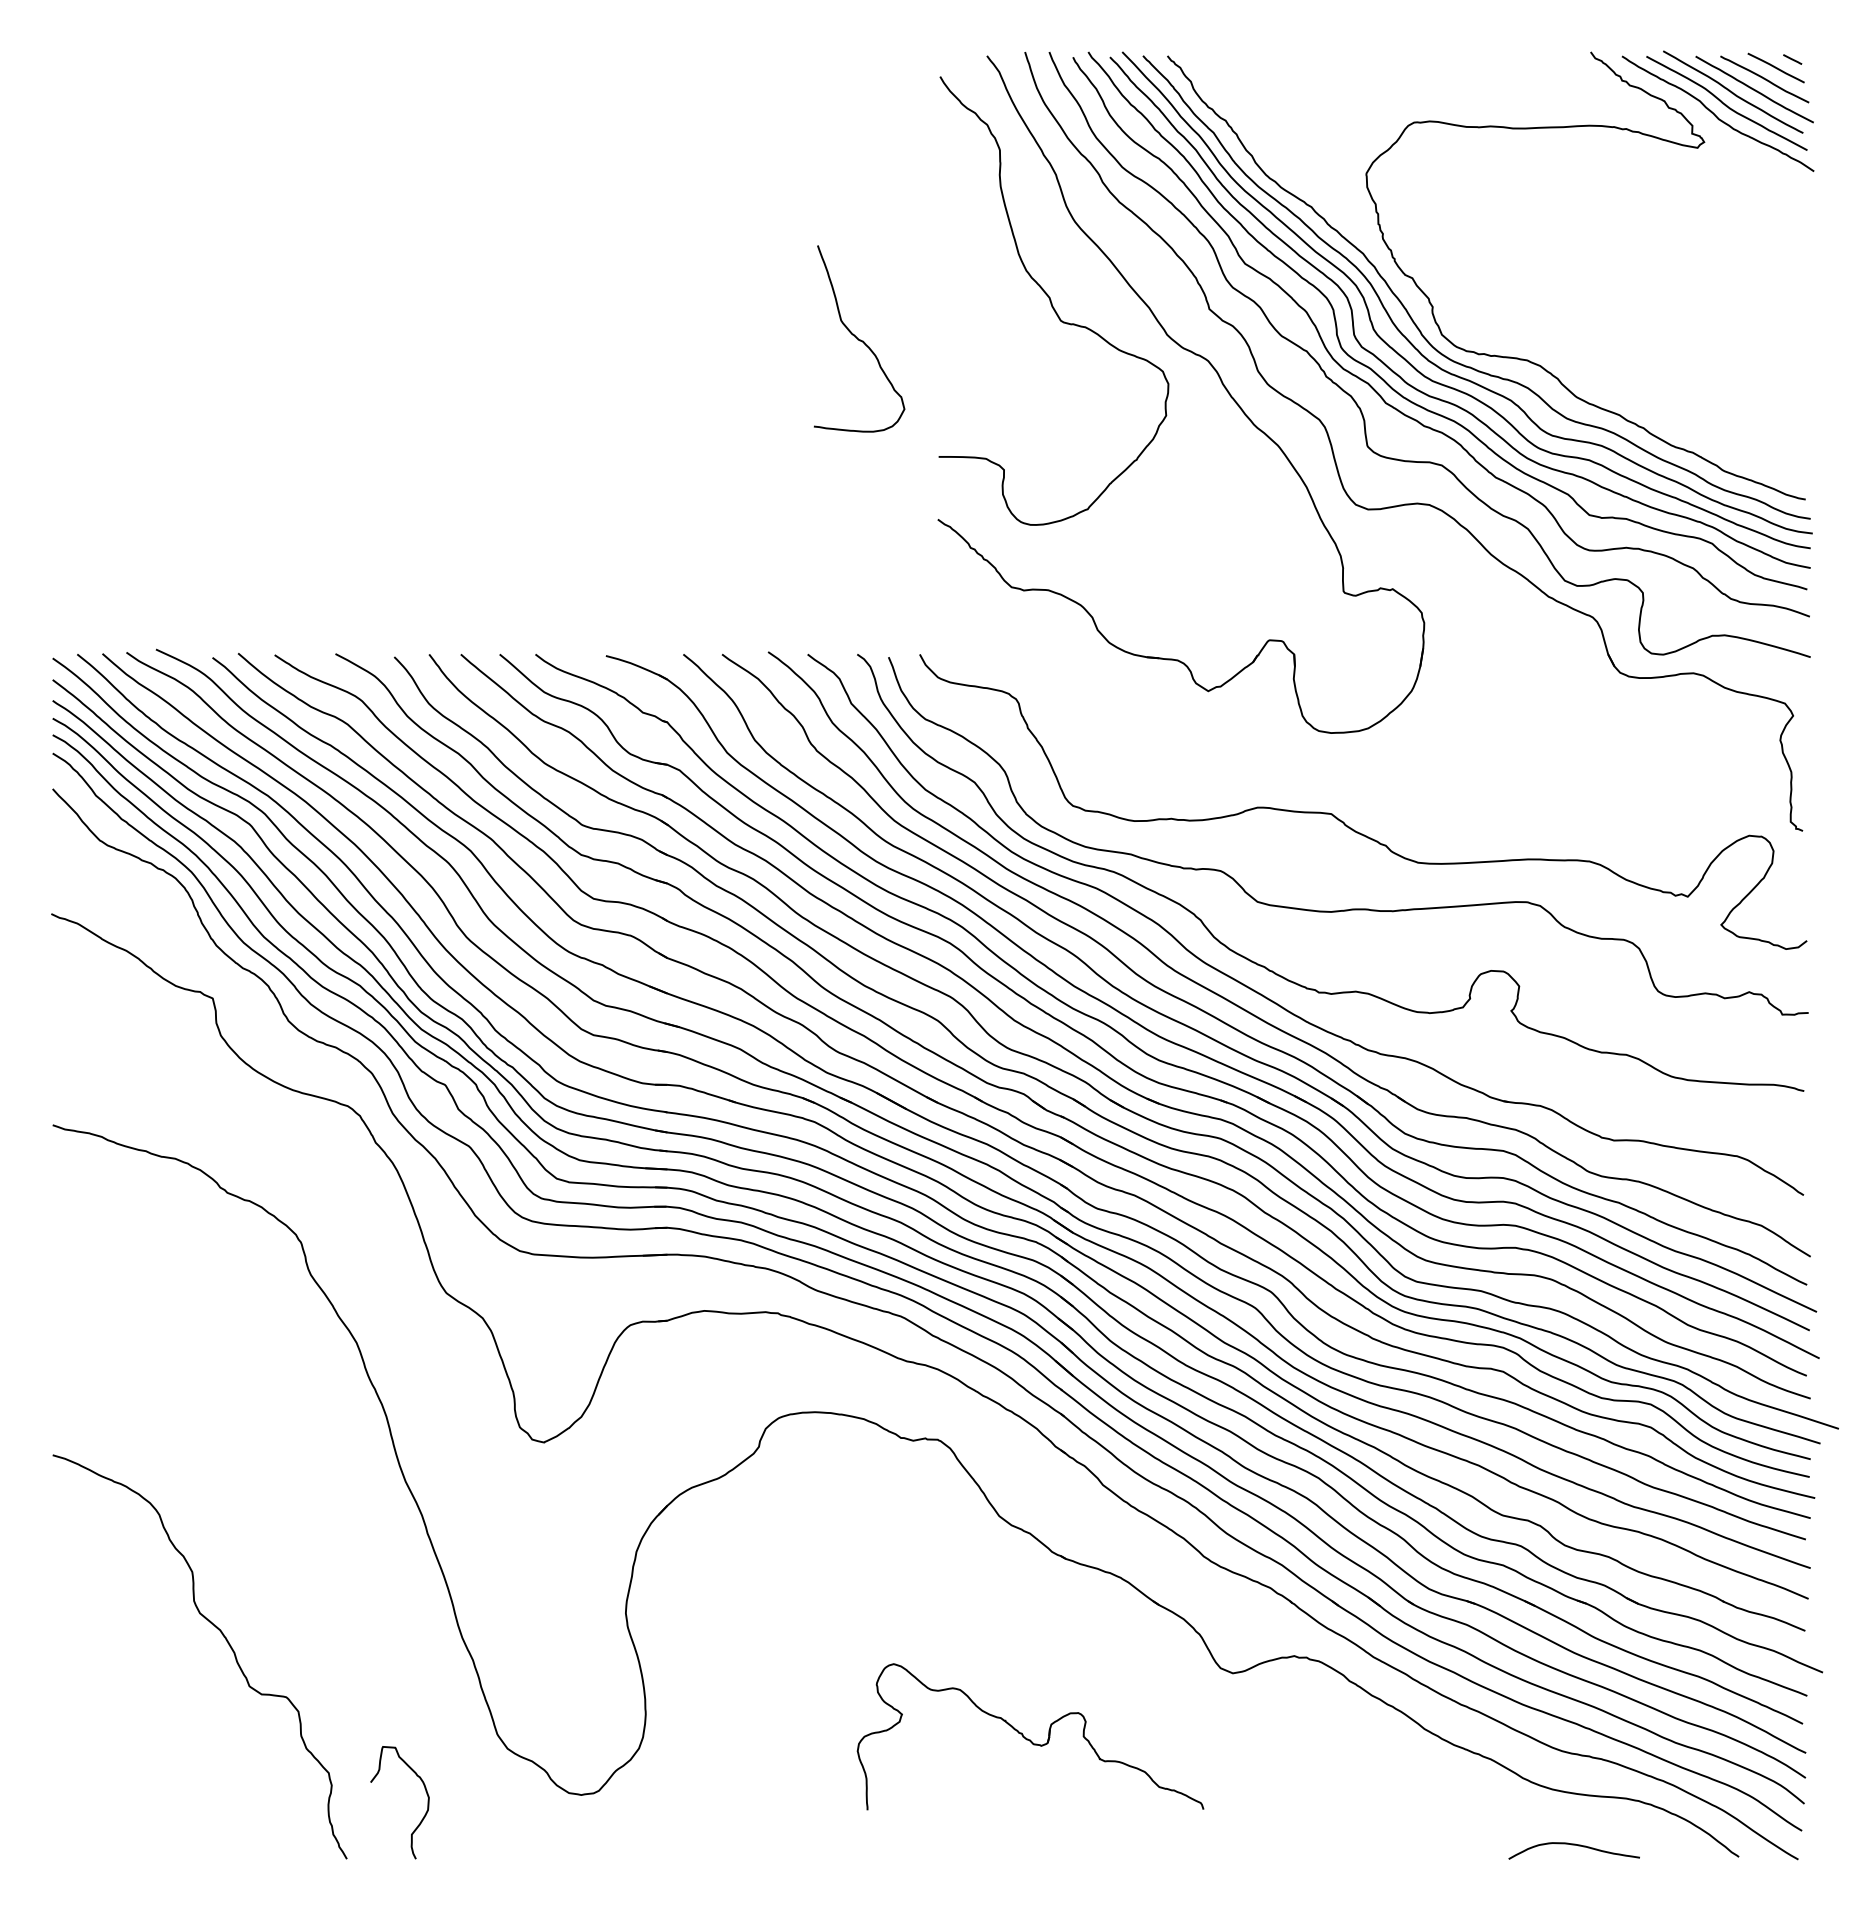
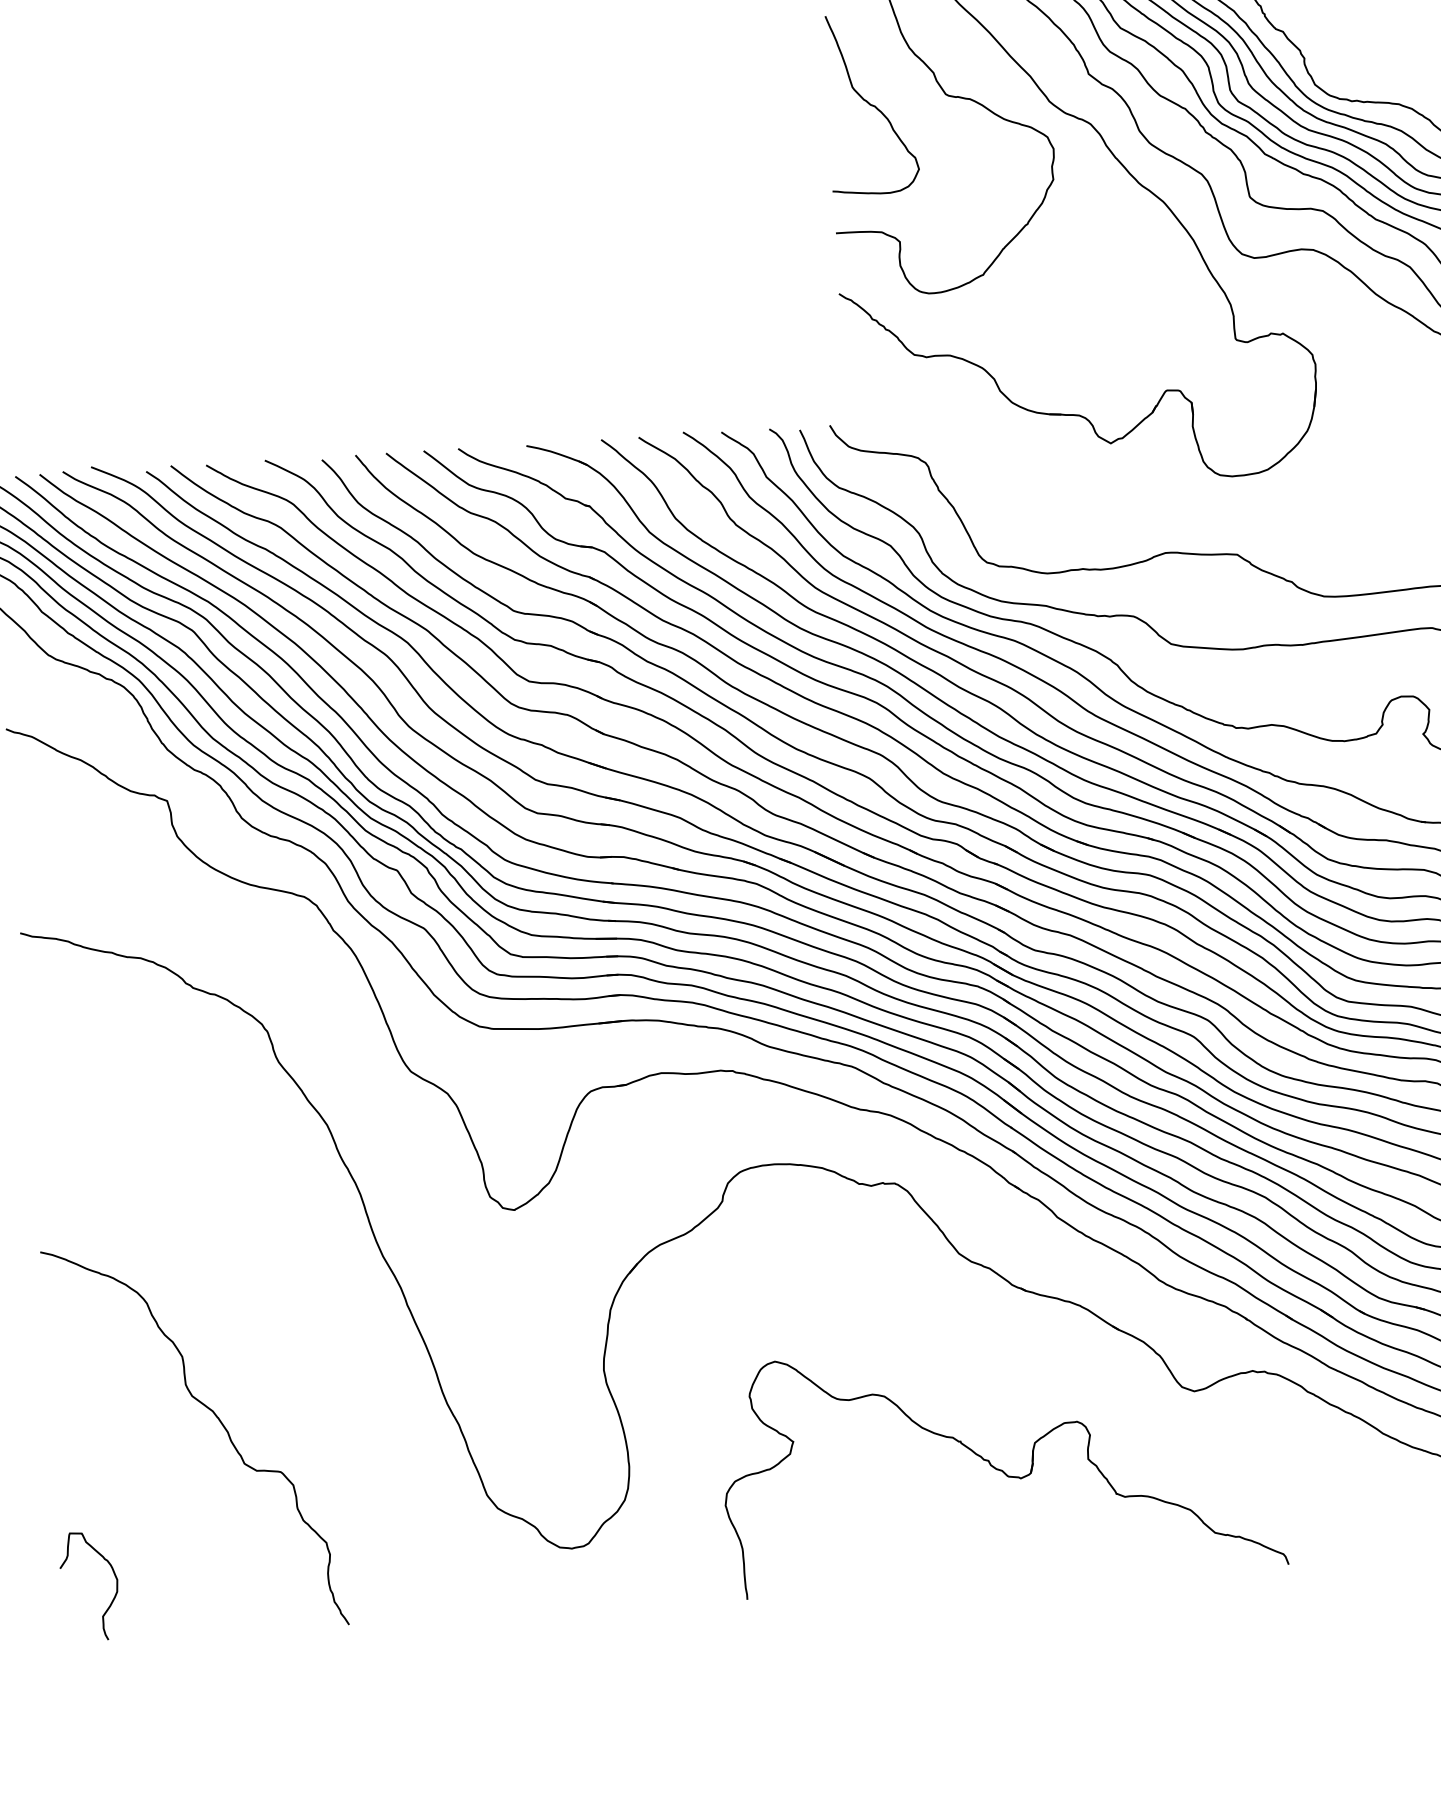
curve: (858, 338) -> (870, 103), moved
part: (1030, 1736) -> (1002, 1464), size x1.67
curve: (424, 1814) -> (114, 1596), moved

